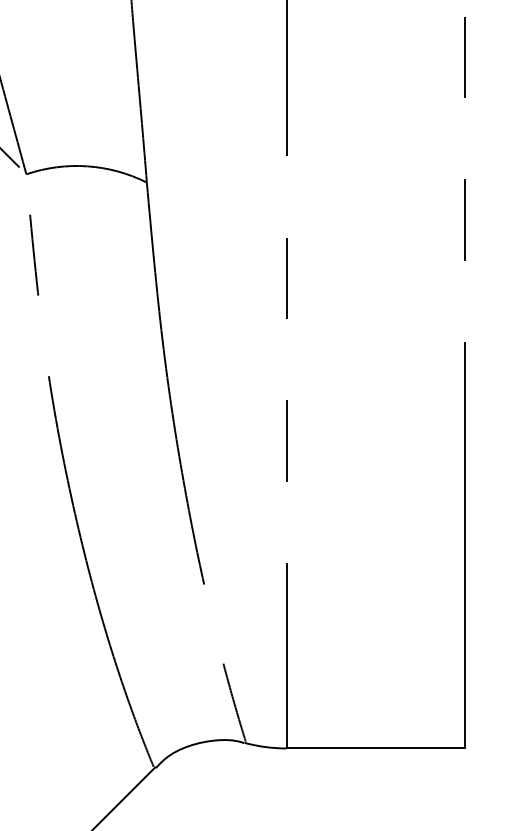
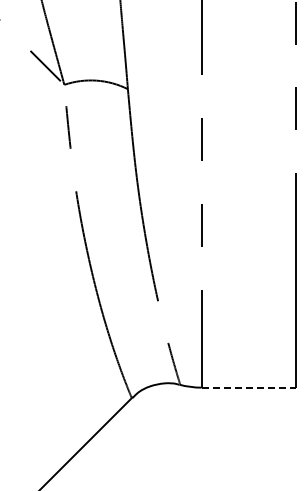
line: (377, 748) -> (249, 387), solid -> dashed

